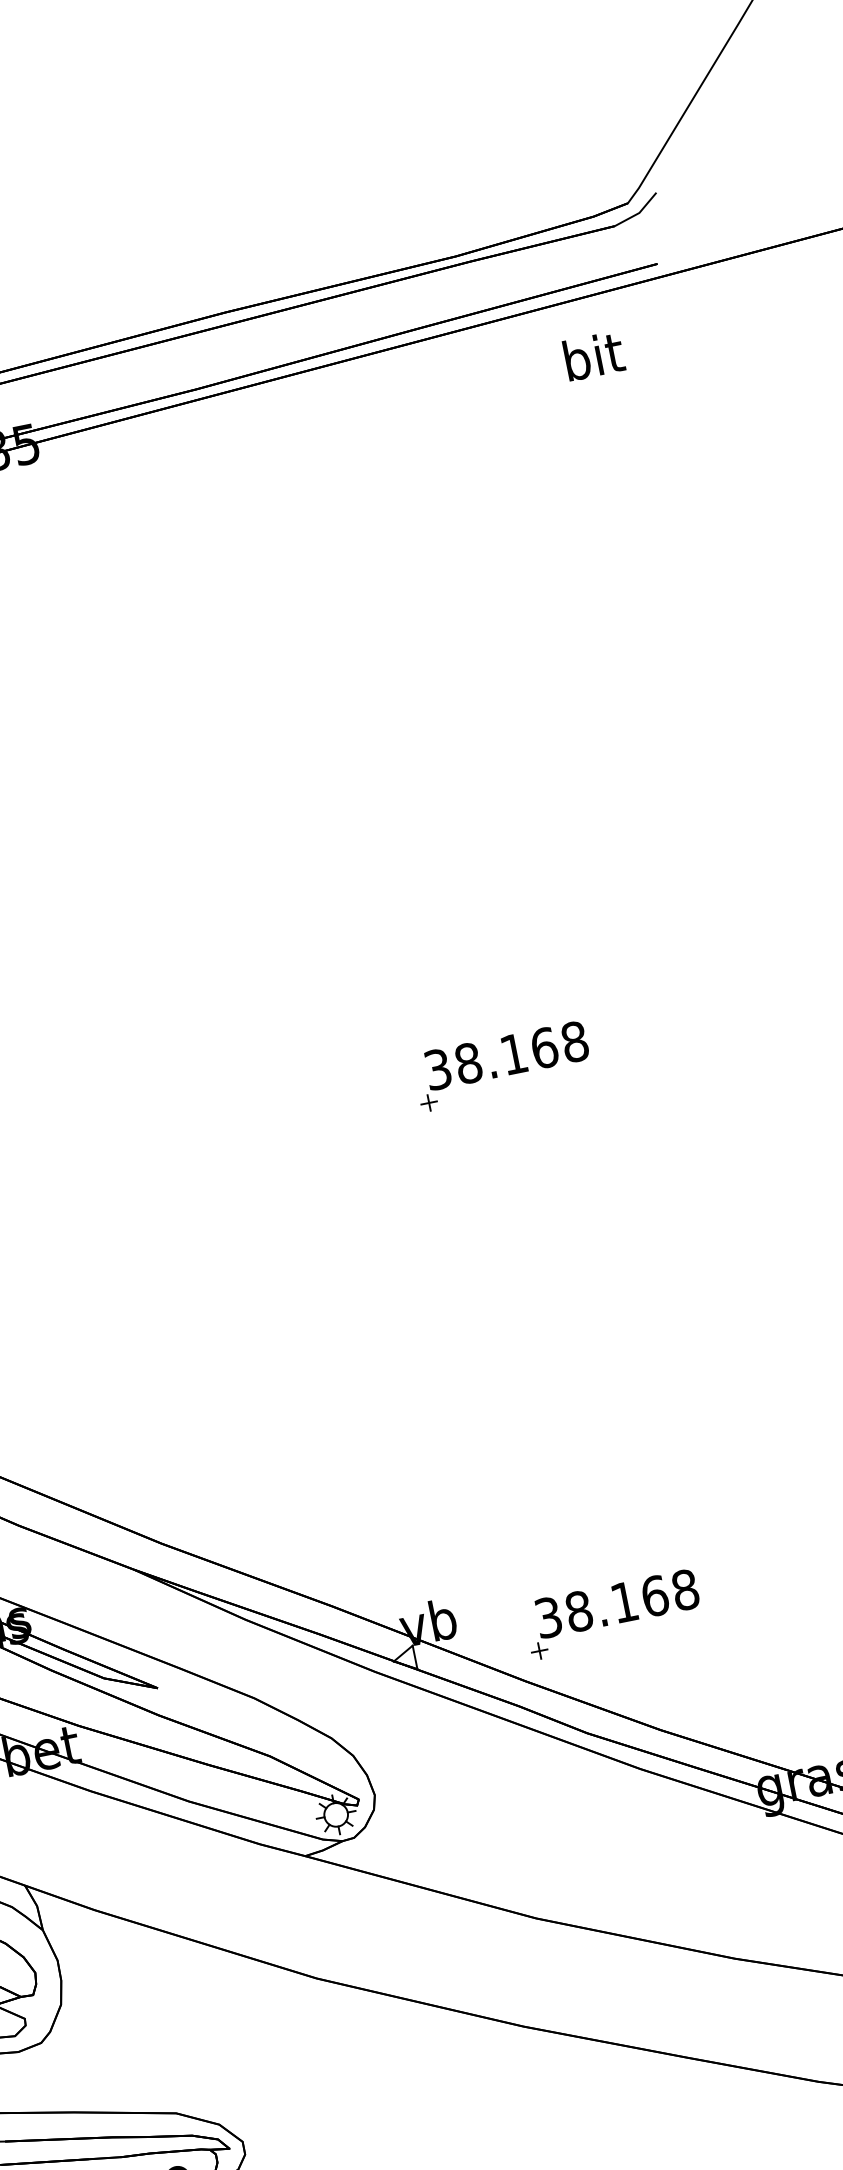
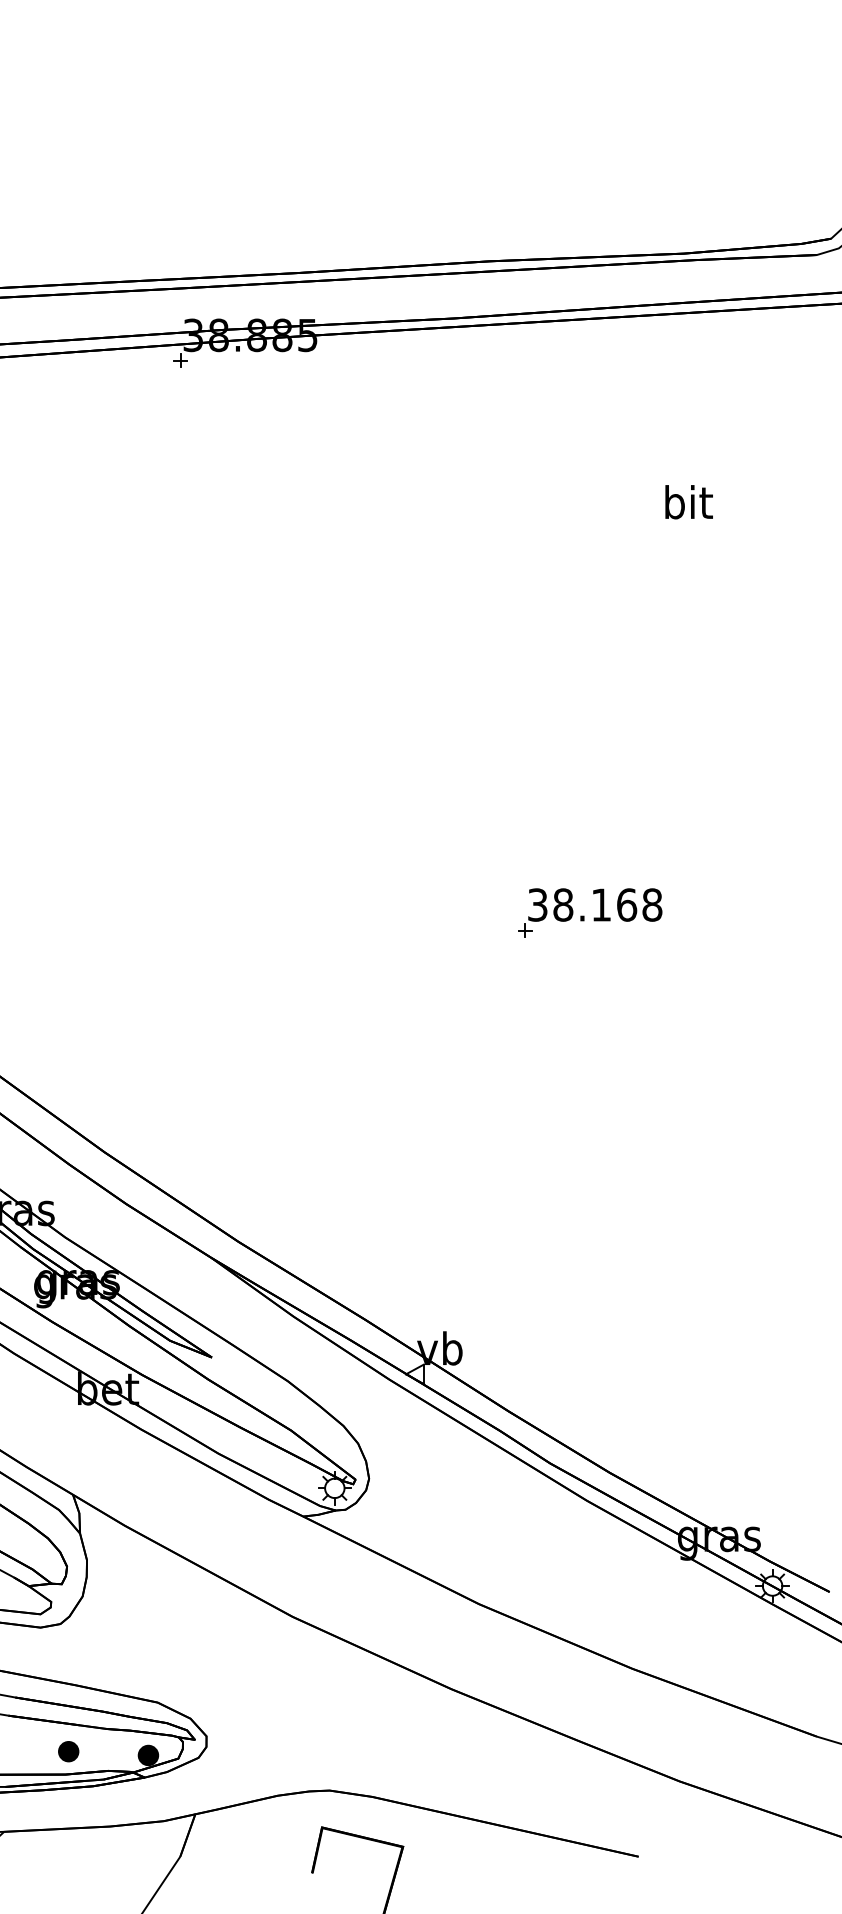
text: (593, 356) -> (688, 502), moved
part: (619, 1618) -> (594, 1376), removed

